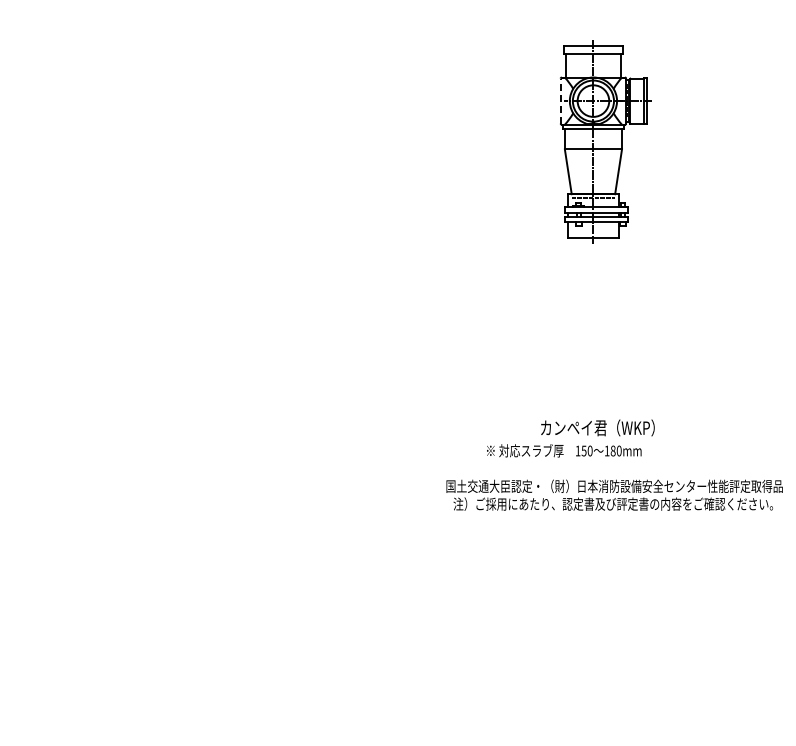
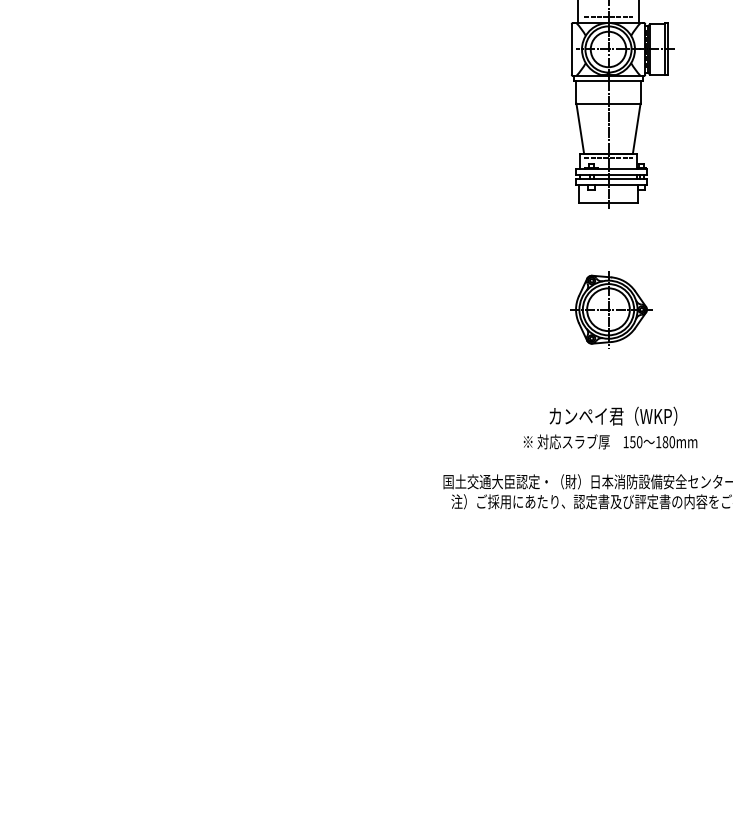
line: (593, 72) -> (608, 17), added
line: (560, 100) -> (571, 48), dashed -> solid
part: (595, 332) -> (610, 309), added
text: (564, 450) -> (610, 441), moved

